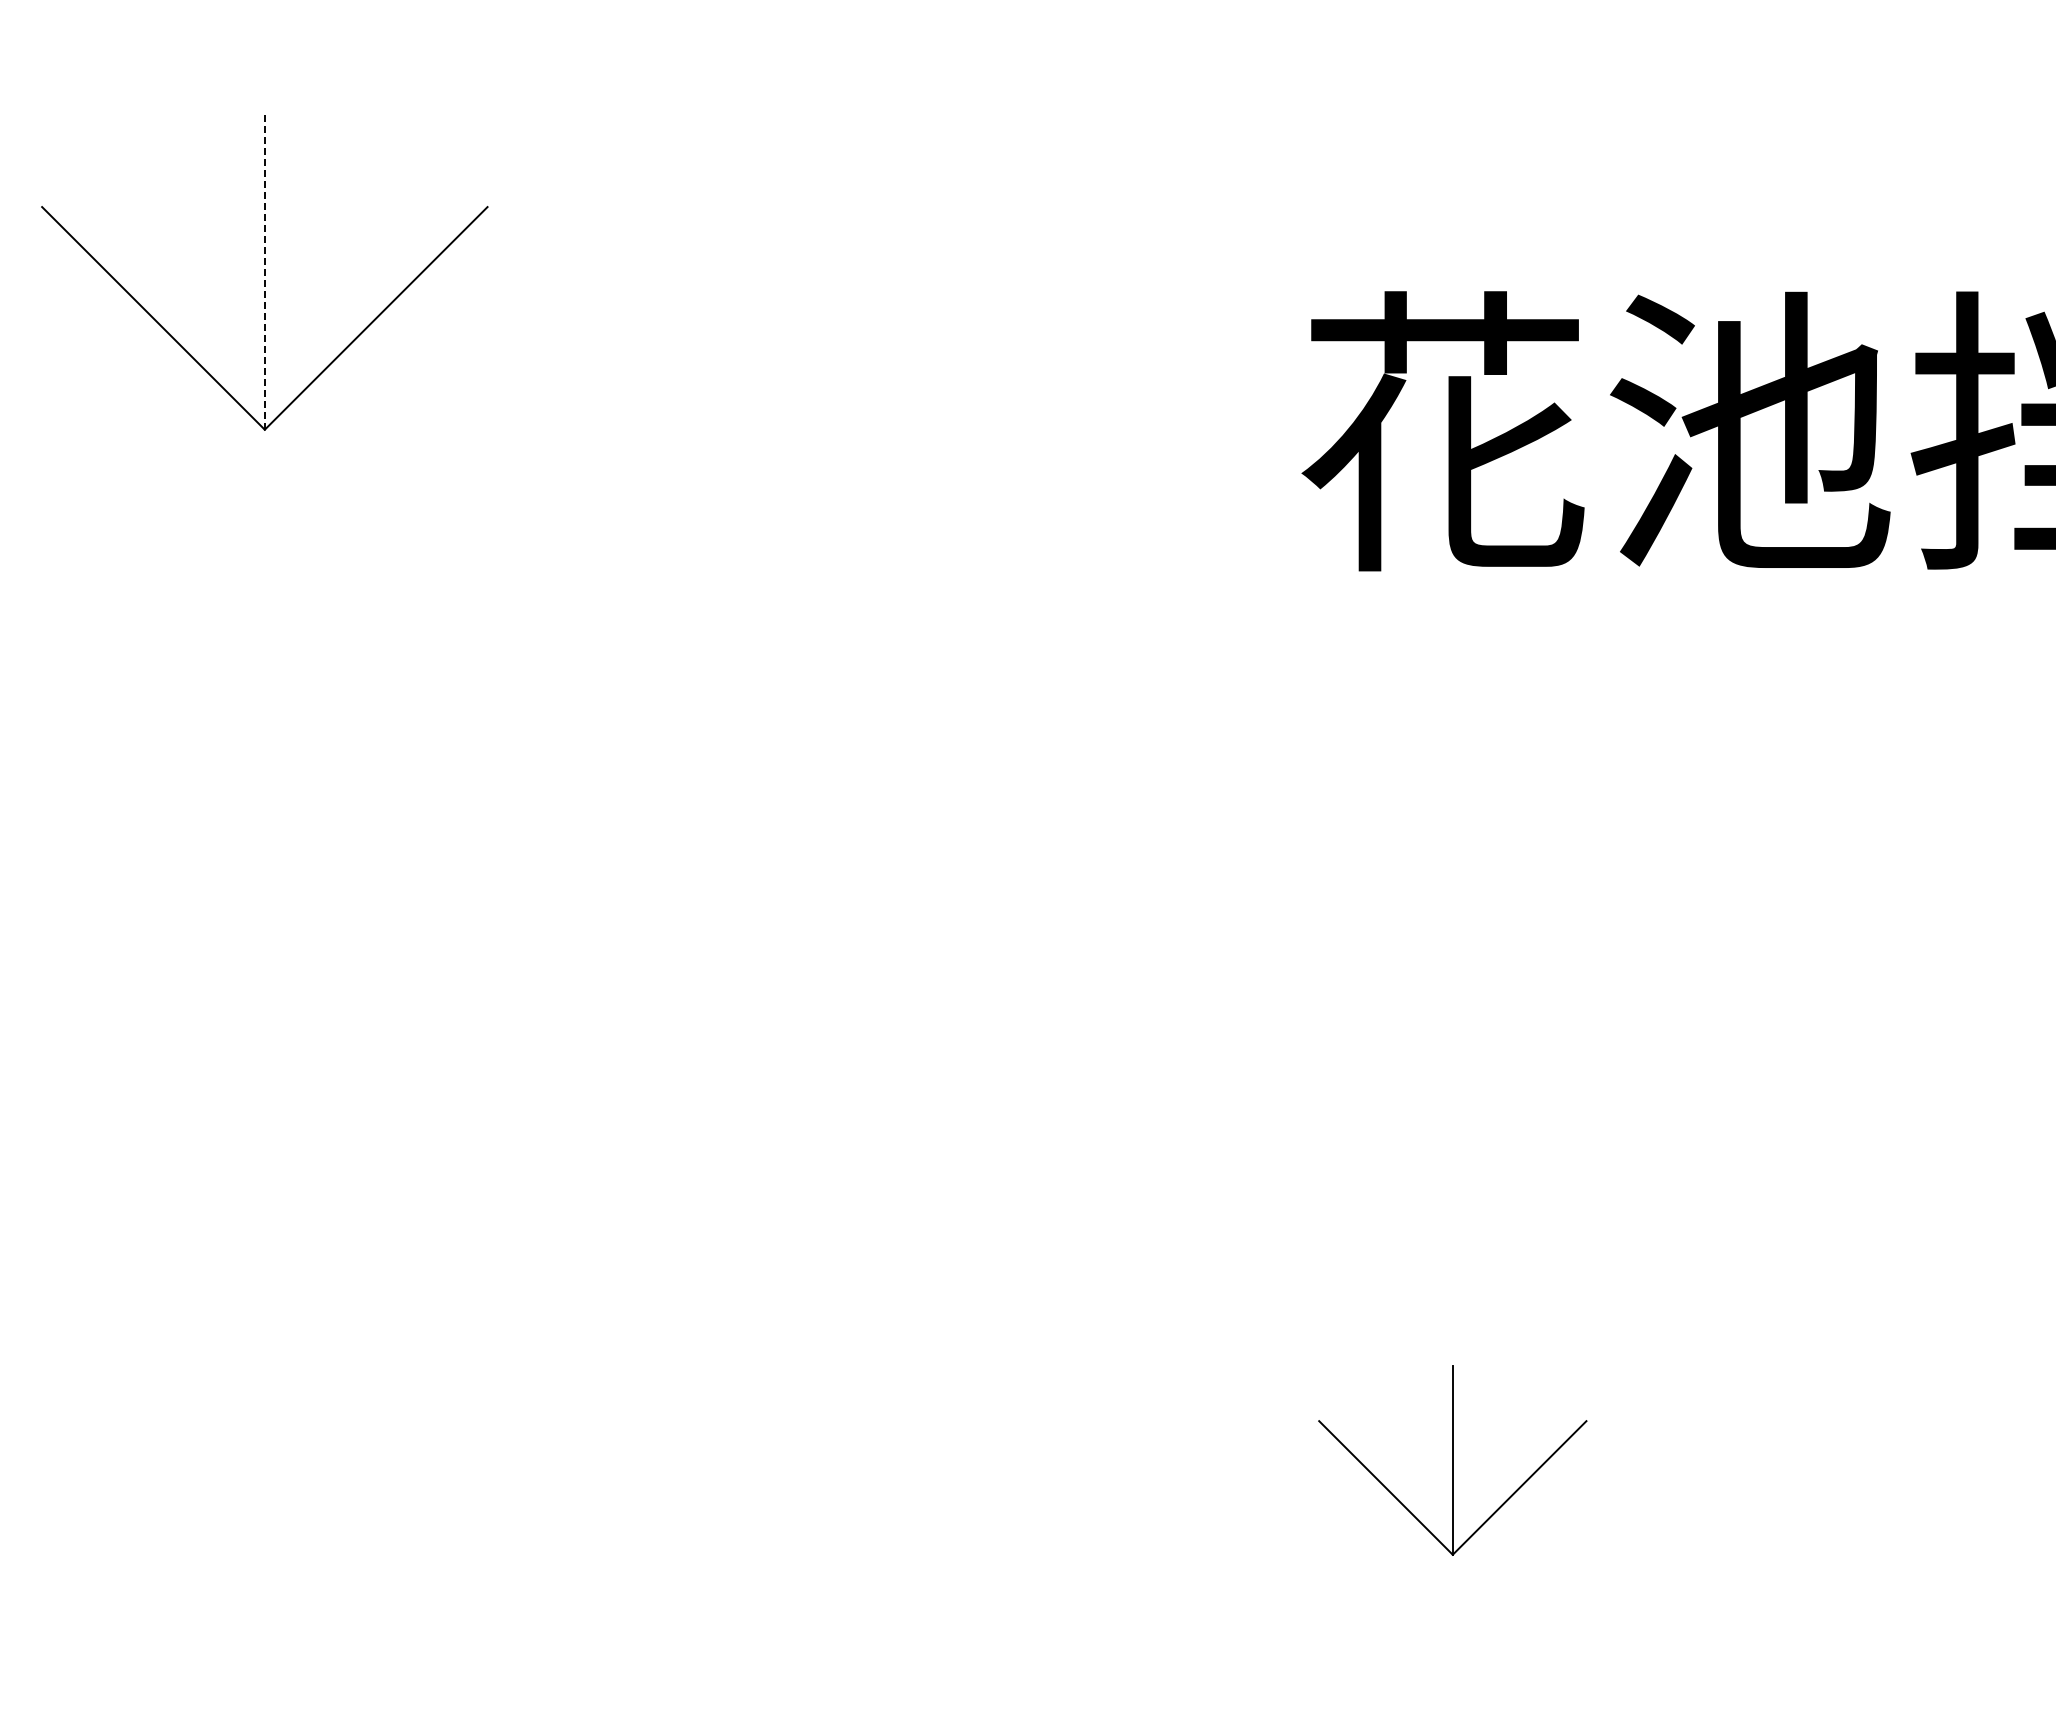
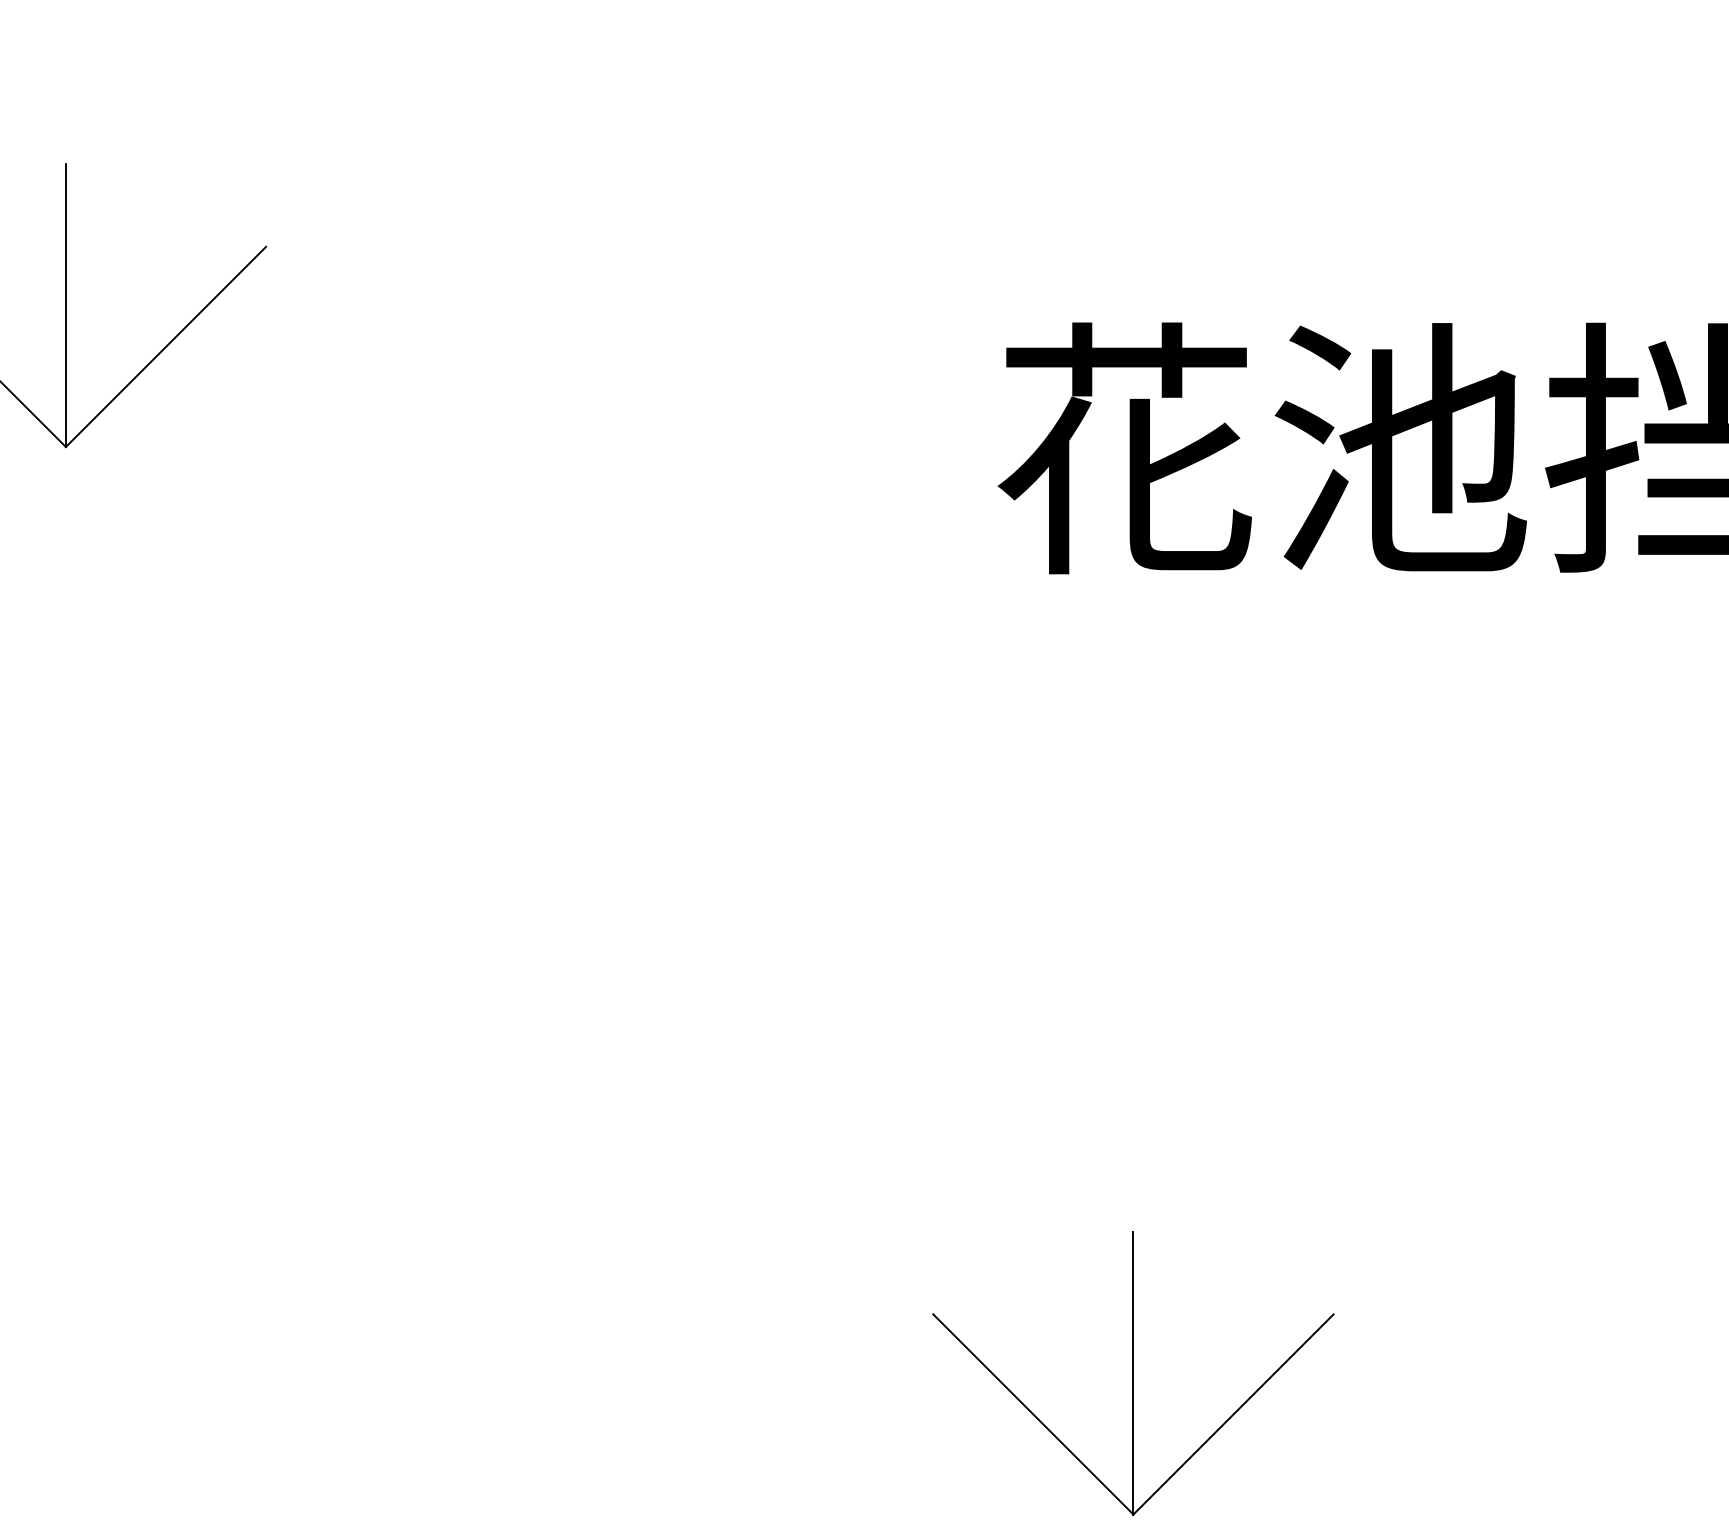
line: (264, 272) -> (65, 305), dashed -> solid
part: (1452, 1460) -> (1133, 1373), size x1.67

